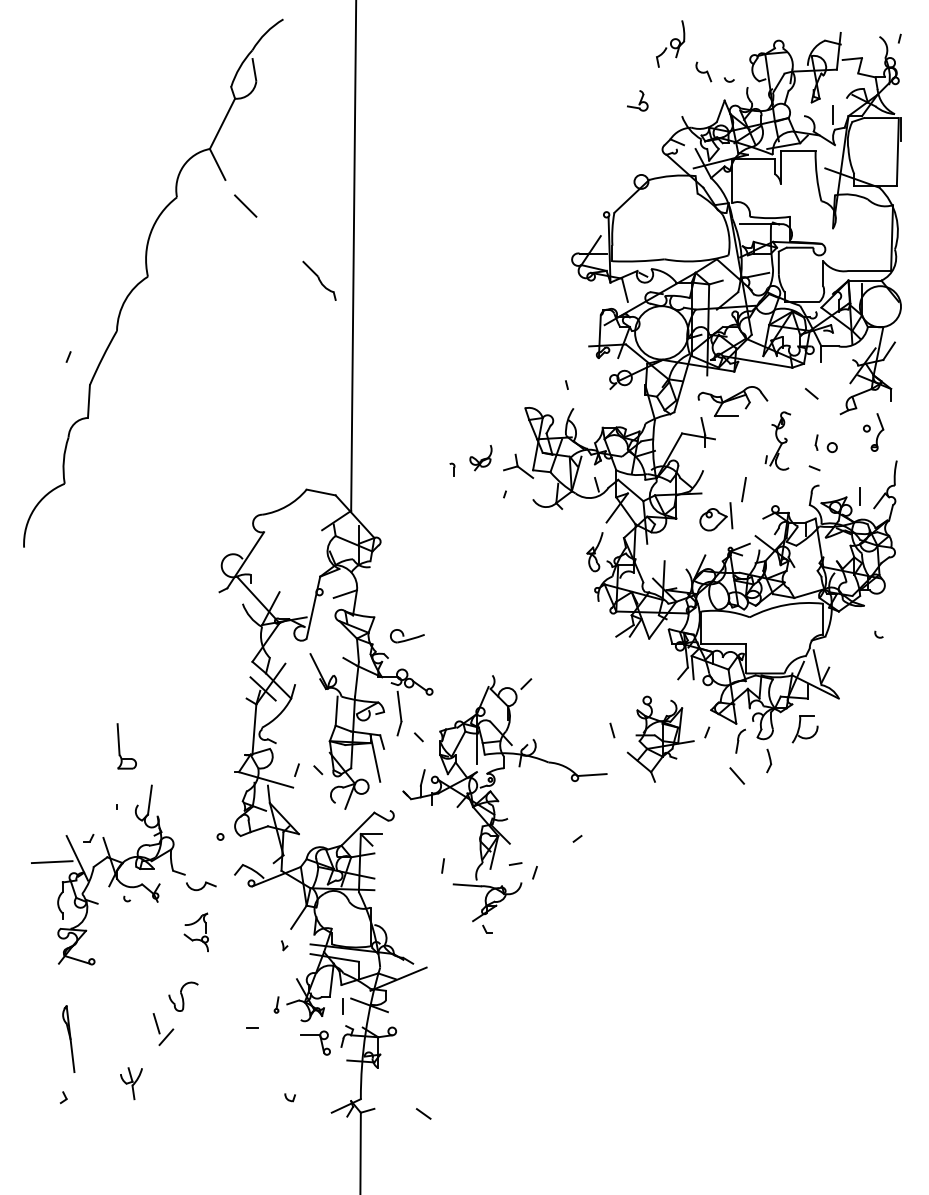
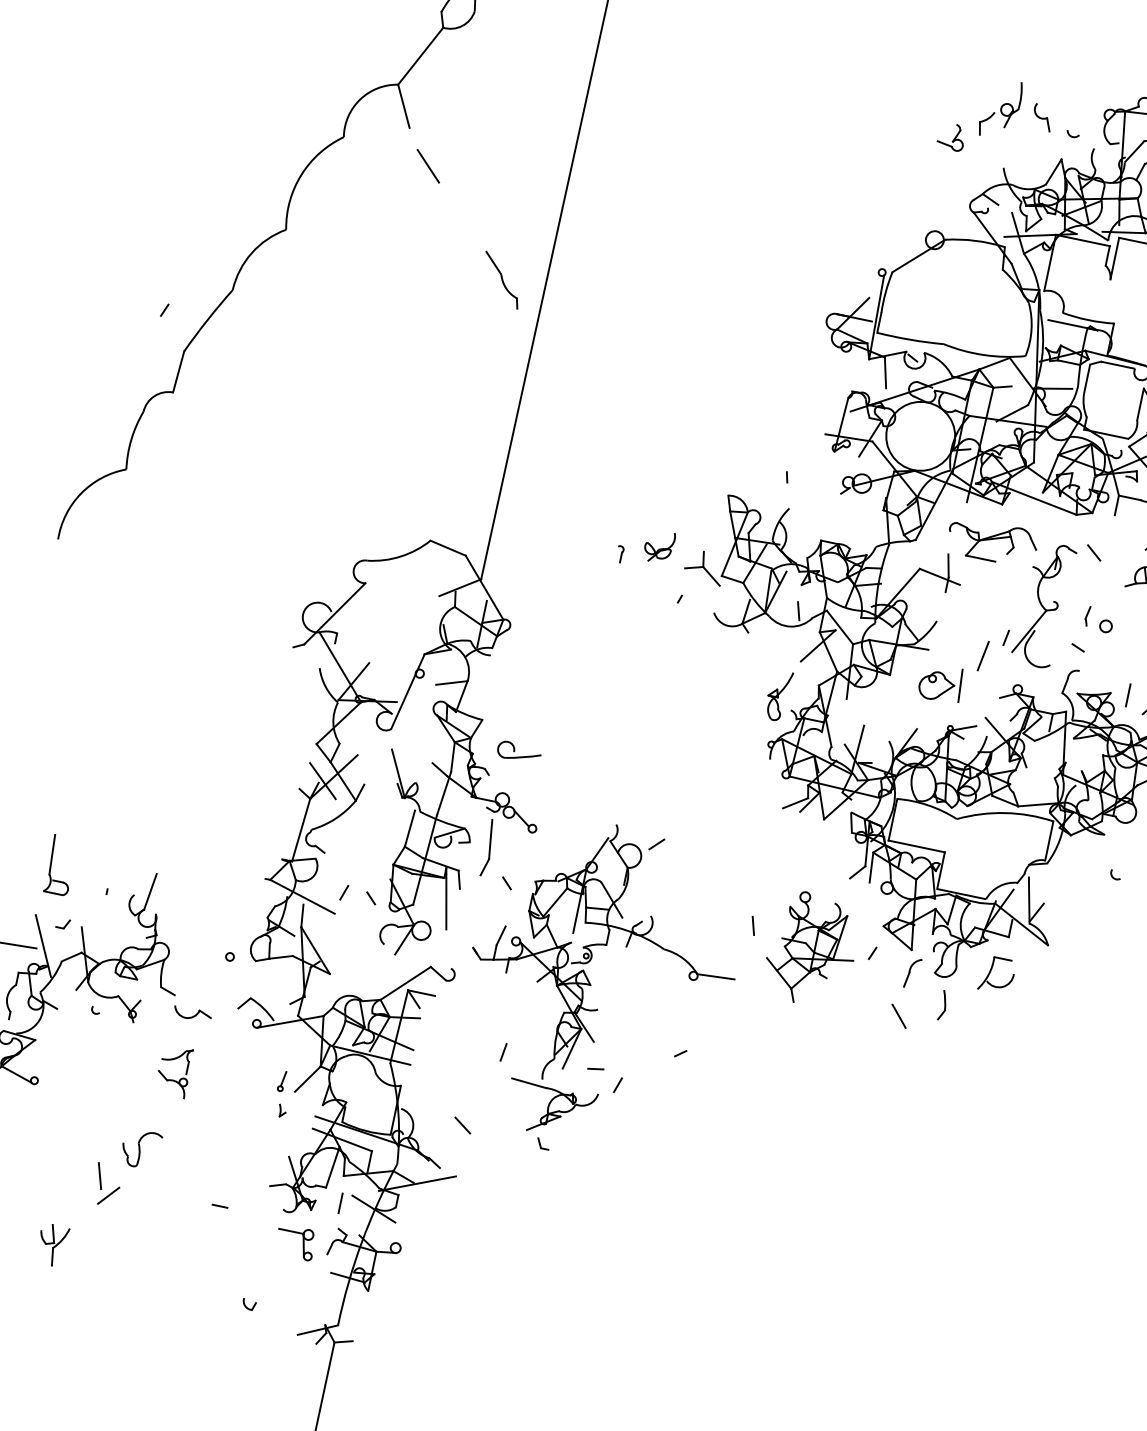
part: (670, 43) -> (1000, 108), moved
part: (777, 440) -> (1038, 602), size x1.67
part: (120, 748) -> (52, 866), moved
part: (276, 1004) -> (281, 1080), moved
line: (423, 1113) -> (462, 1124), moved

